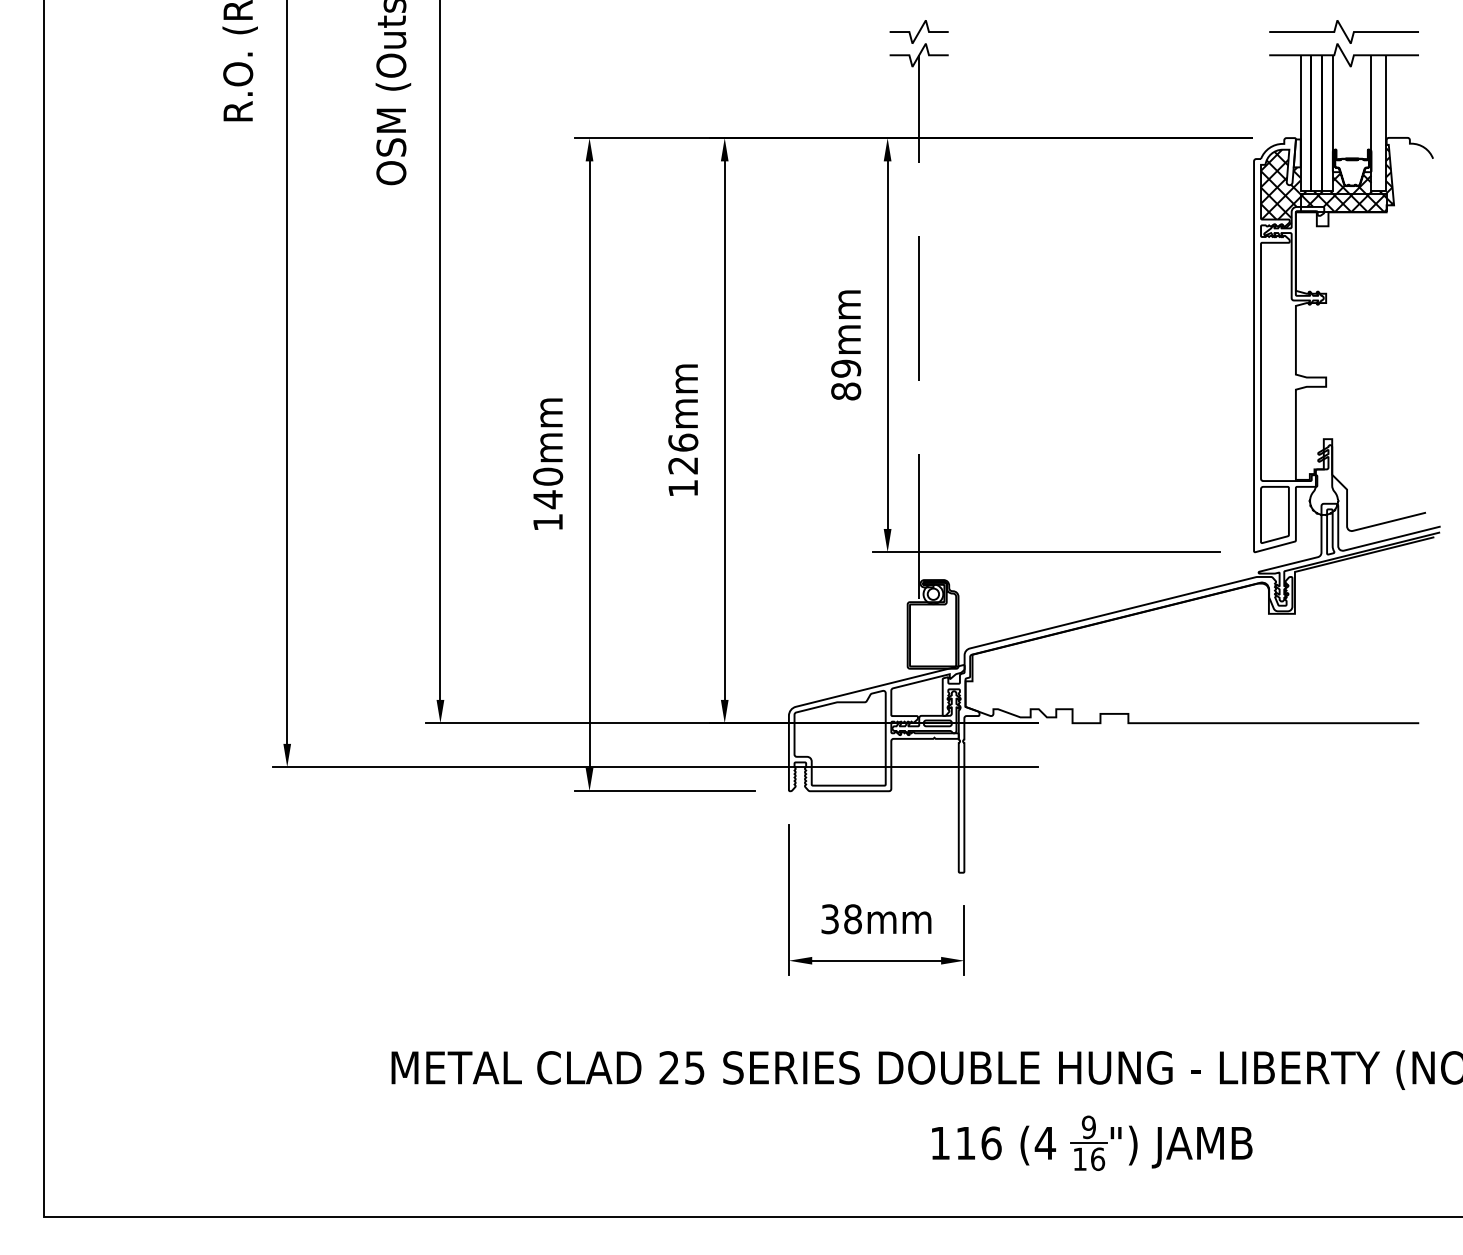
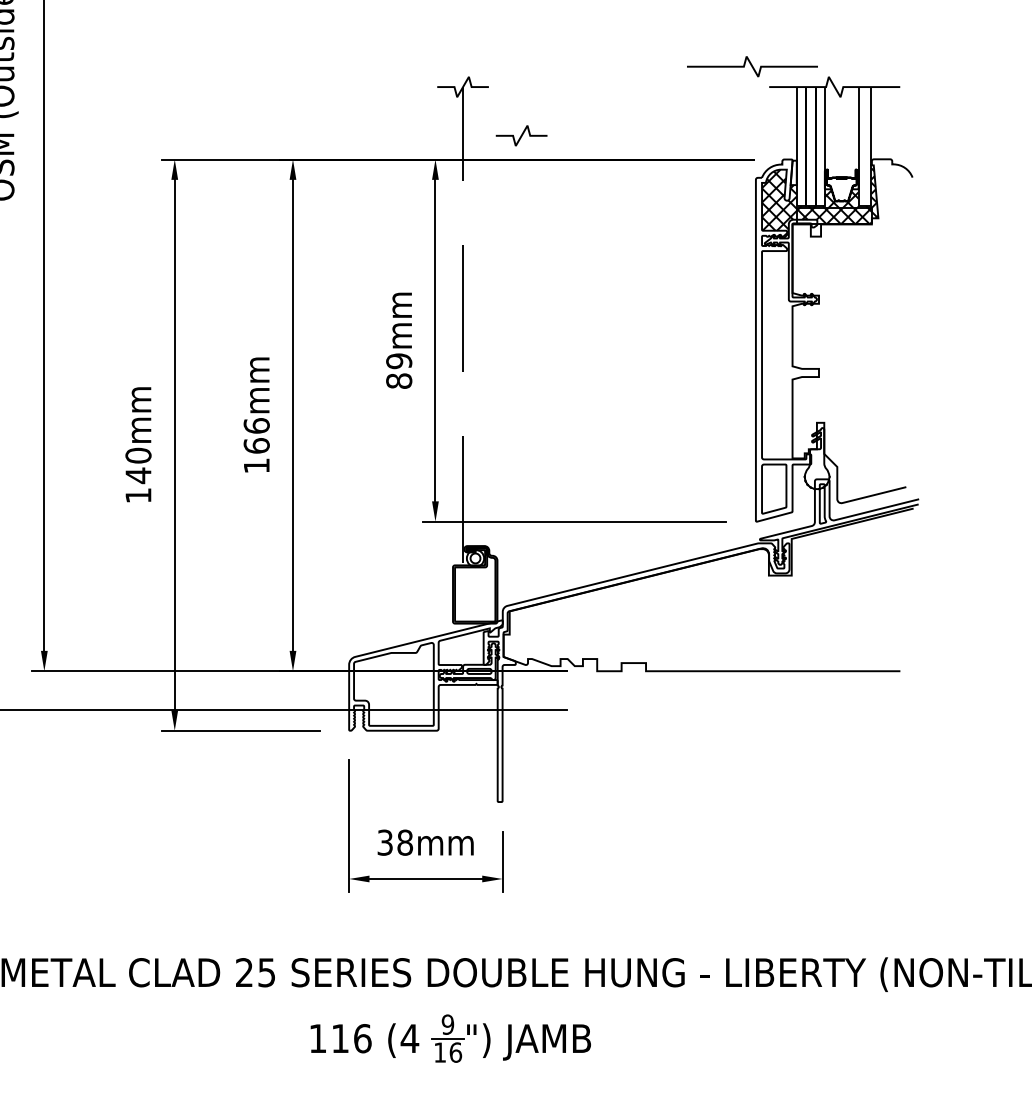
curve: (918, 31) -> (521, 135), moved
curve: (1343, 31) -> (751, 66), moved
text: (683, 465) -> (256, 445), 126mm -> 166mm
part: (1092, 1142) -> (451, 1037), moved

